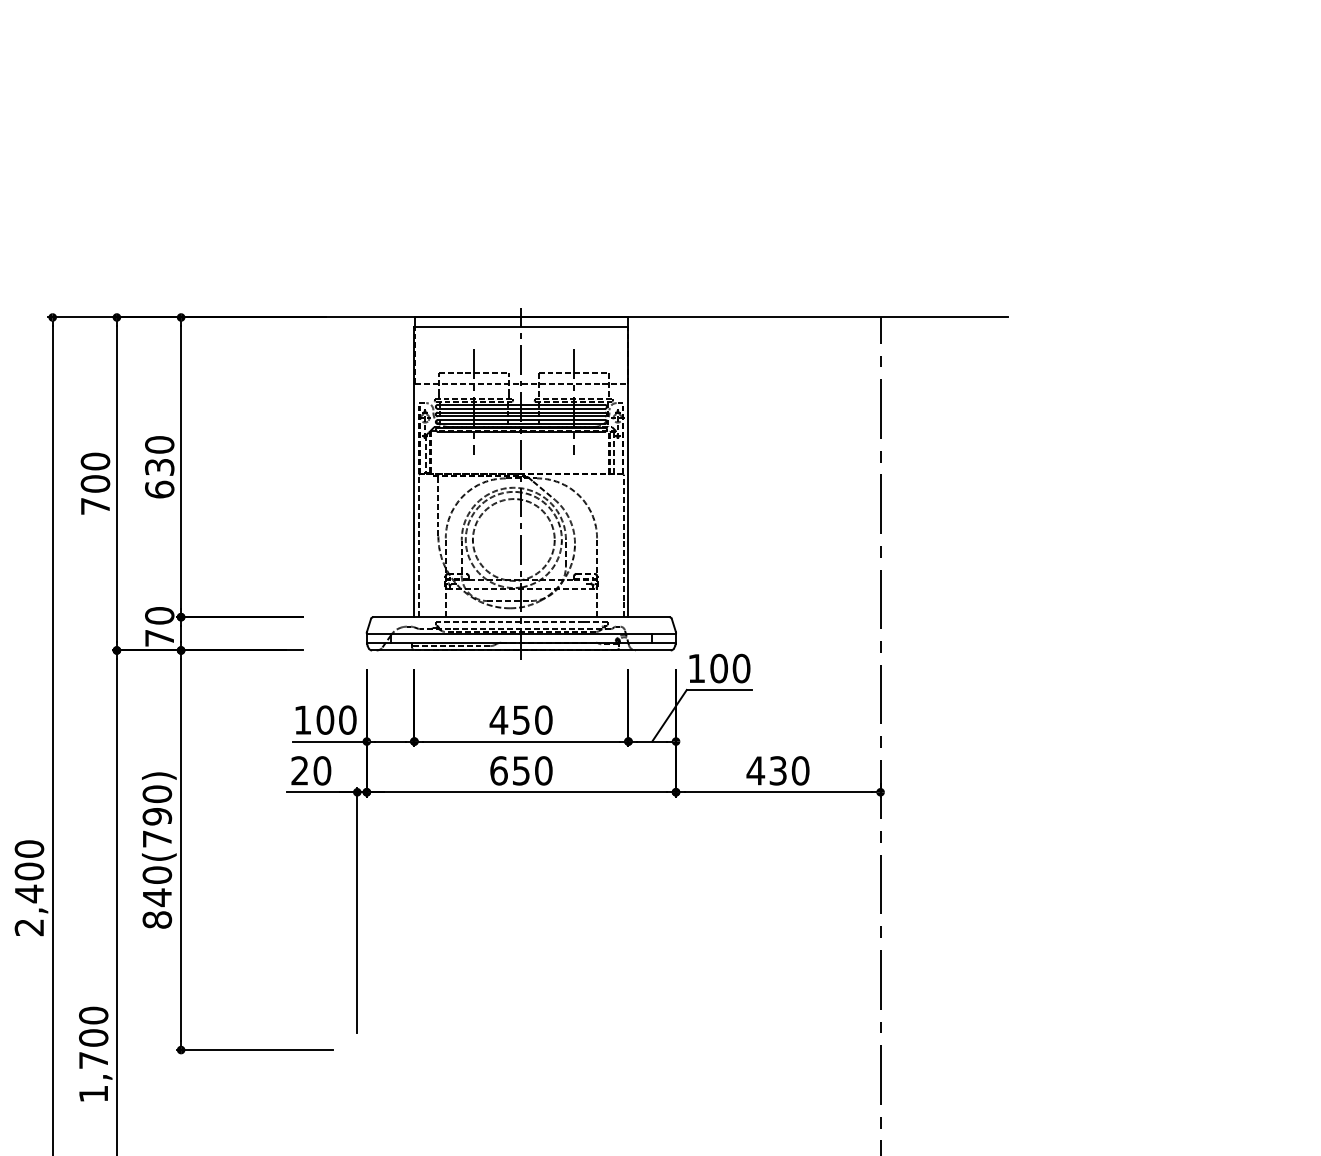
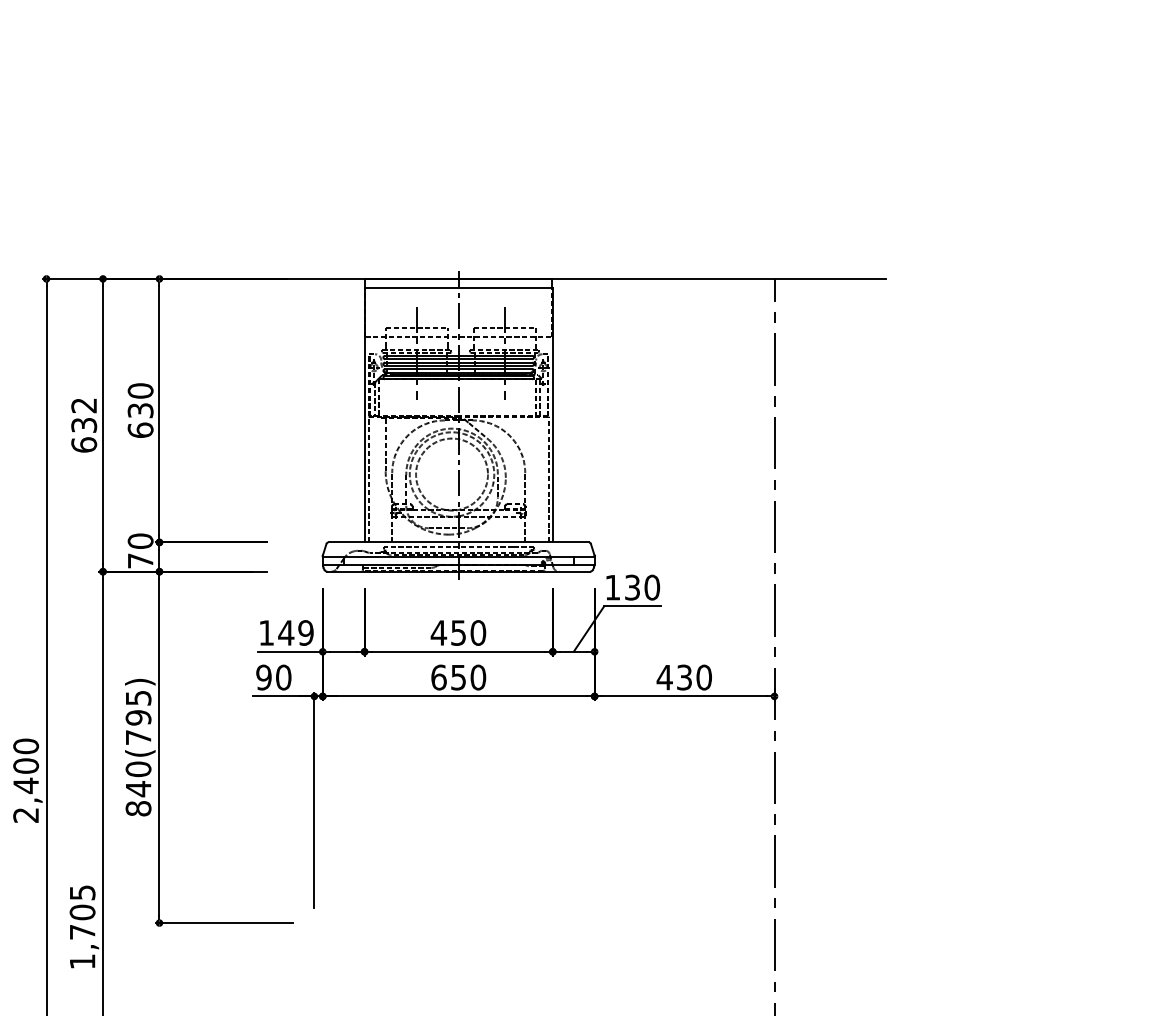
text: (95, 483) -> (84, 424), 700 -> 632
text: (718, 668) -> (631, 587), 100 -> 130
text: (336, 719) -> (296, 632), 100 -> 149
text: (299, 770) -> (263, 677), 20 -> 90
text: (157, 794) -> (138, 698), 840(790) -> 840(795)
text: (93, 1015) -> (82, 892), 1,700 -> 1,705

